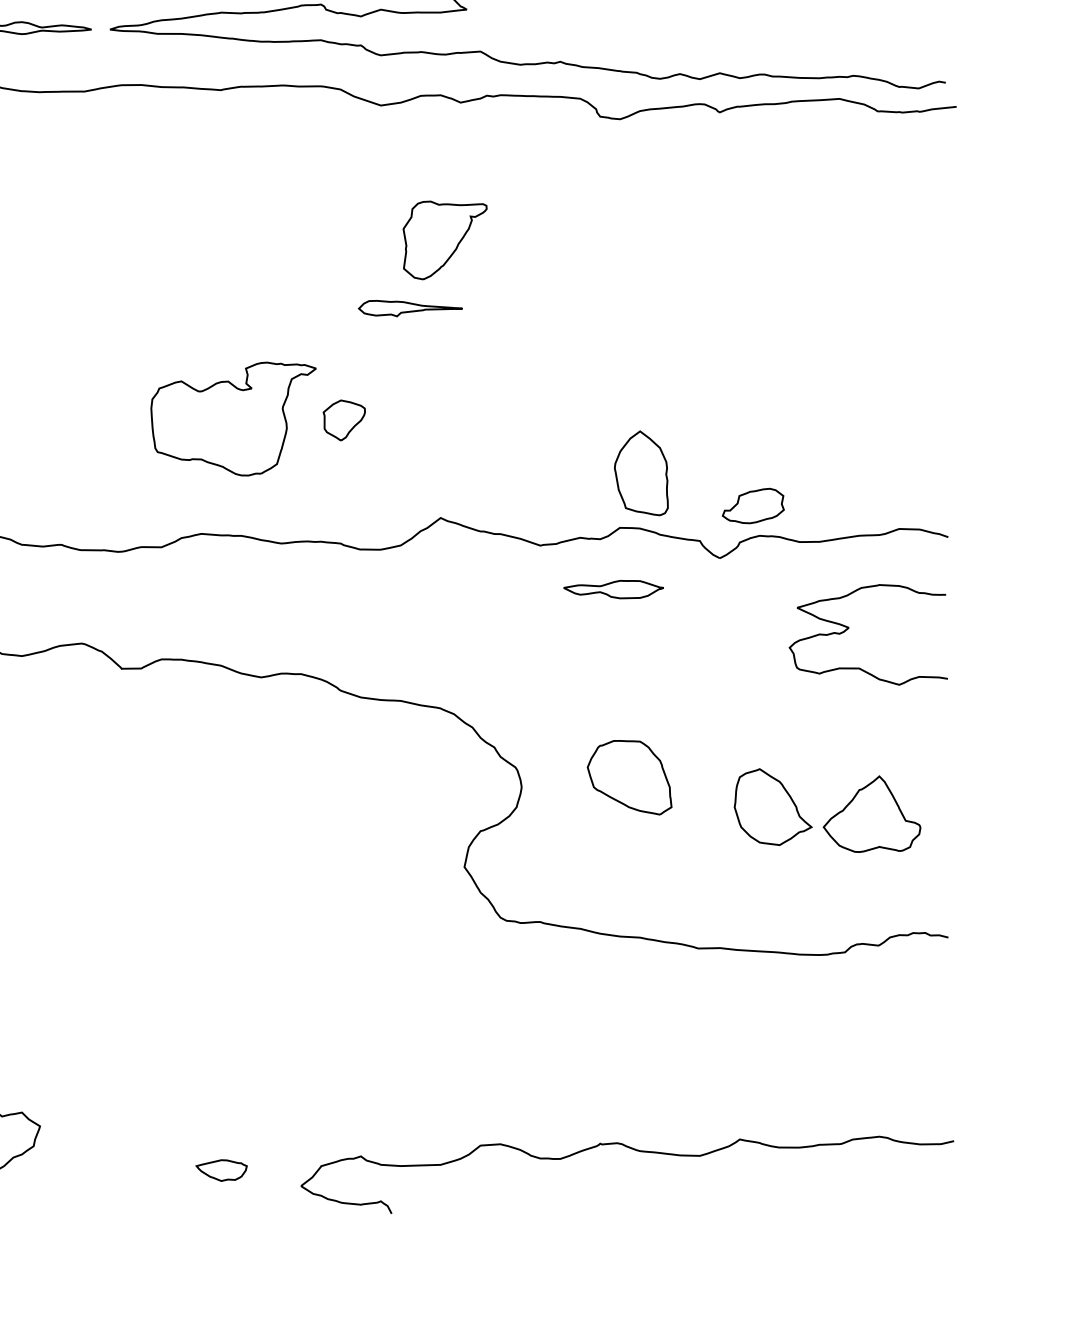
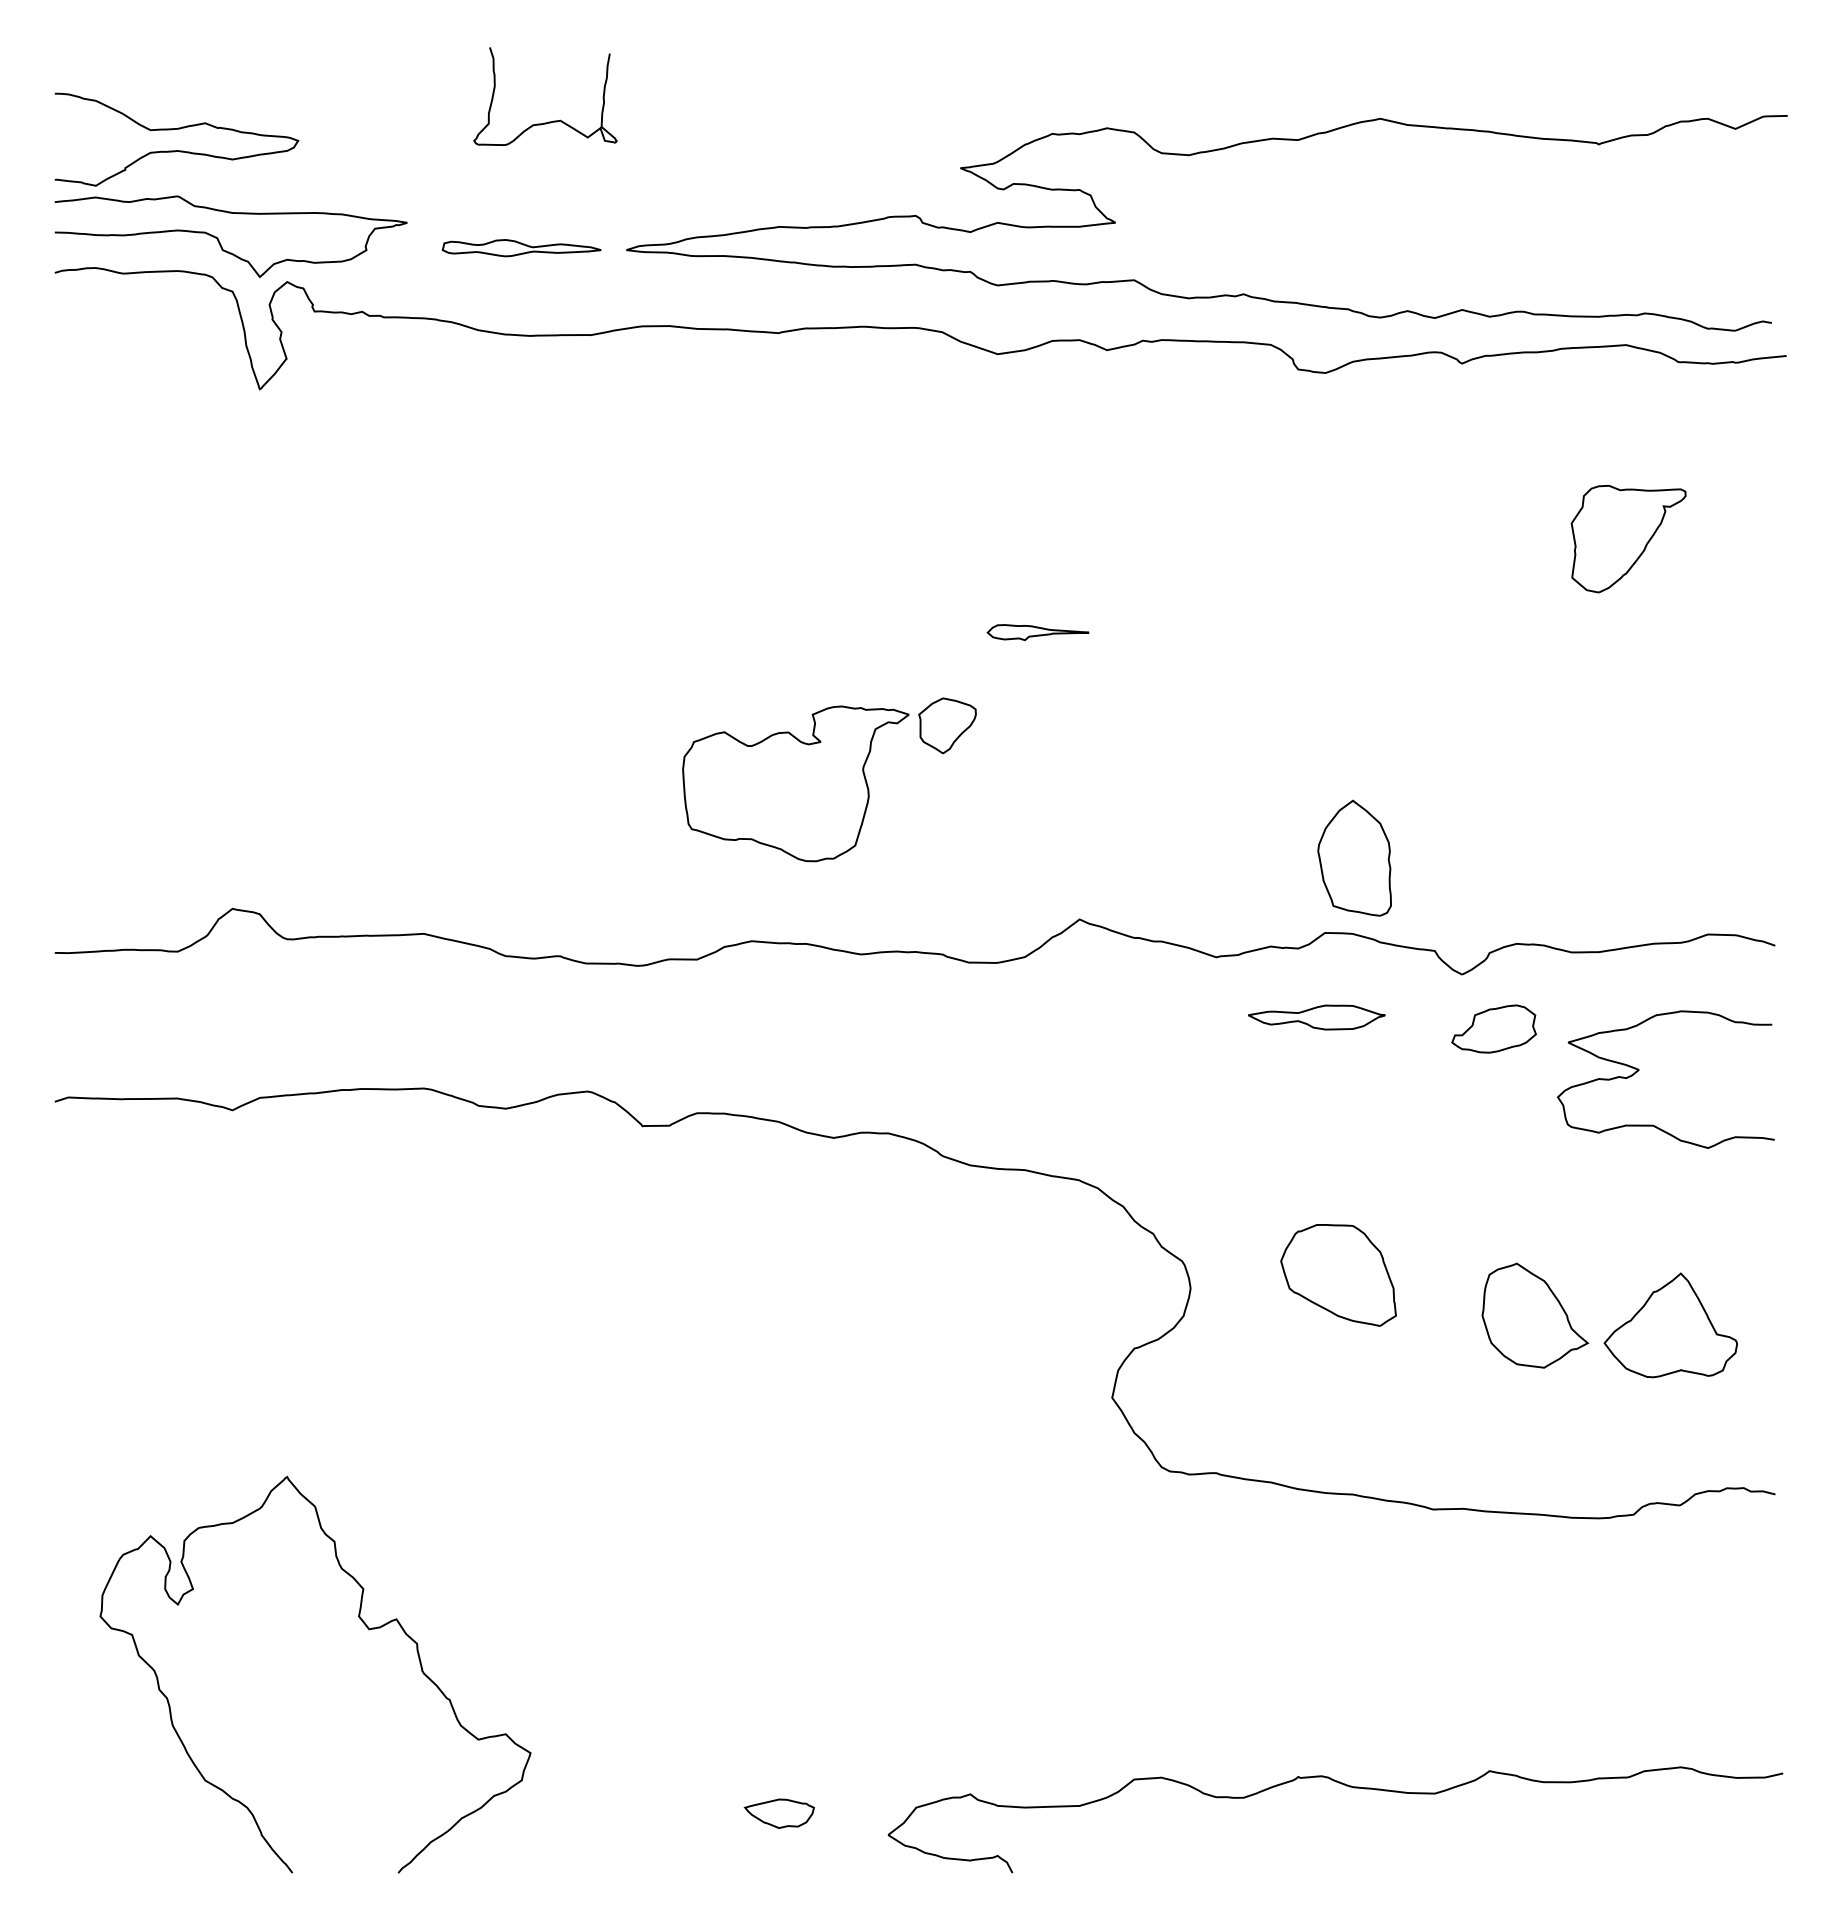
part: (444, 240) -> (1628, 539), moved
part: (409, 308) -> (1037, 632), size x0.71
part: (344, 420) -> (947, 725), moved
part: (752, 505) -> (1493, 1028), moved

